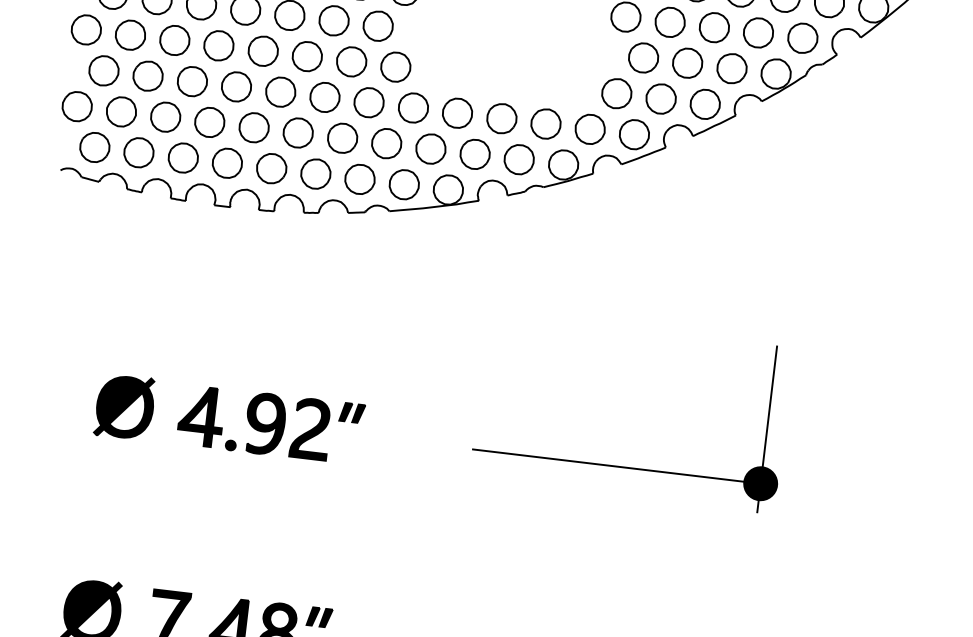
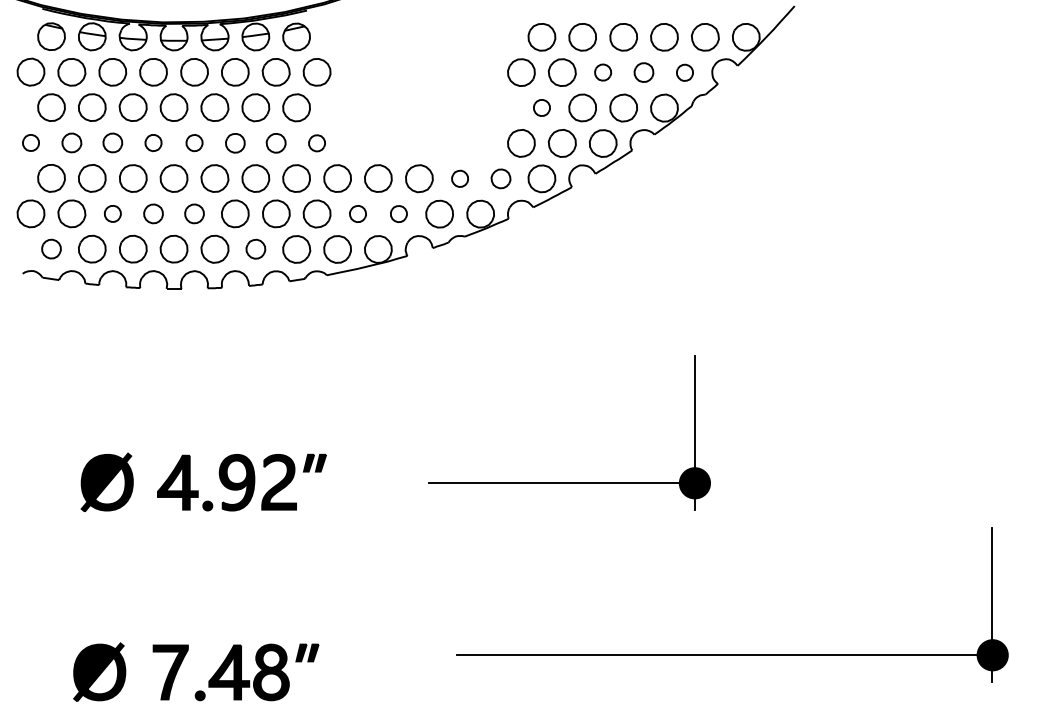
part: (713, 27) -> (602, 72), size x0.6
part: (85, 29) -> (30, 142), size x0.6
part: (758, 32) -> (643, 72), size x0.7
part: (130, 34) -> (71, 142), size x0.7
part: (802, 38) -> (684, 72), size x0.6
part: (174, 39) -> (112, 142), size x0.7
part: (218, 45) -> (153, 142), size x0.6
part: (263, 50) -> (194, 142), size x0.6
part: (307, 56) -> (235, 143), size x0.7
part: (643, 57) -> (541, 107), size x0.6
part: (350, 62) -> (275, 143), size x0.7
part: (395, 67) -> (316, 143), size x0.6
part: (165, 116) -> (112, 213), size x0.6
part: (209, 122) -> (153, 213), size x0.7
part: (545, 123) -> (459, 178), size x0.6
part: (254, 127) -> (194, 213), size x0.7
part: (589, 128) -> (500, 178), size x0.7
part: (94, 146) -> (51, 248), size x0.7
part: (430, 148) -> (357, 213), size x0.6
part: (474, 153) -> (398, 213), size x0.6
part: (315, 173) -> (255, 248), size x0.7

